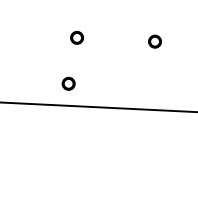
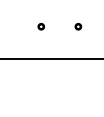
part: (68, 83) -> (38, 48), removed

